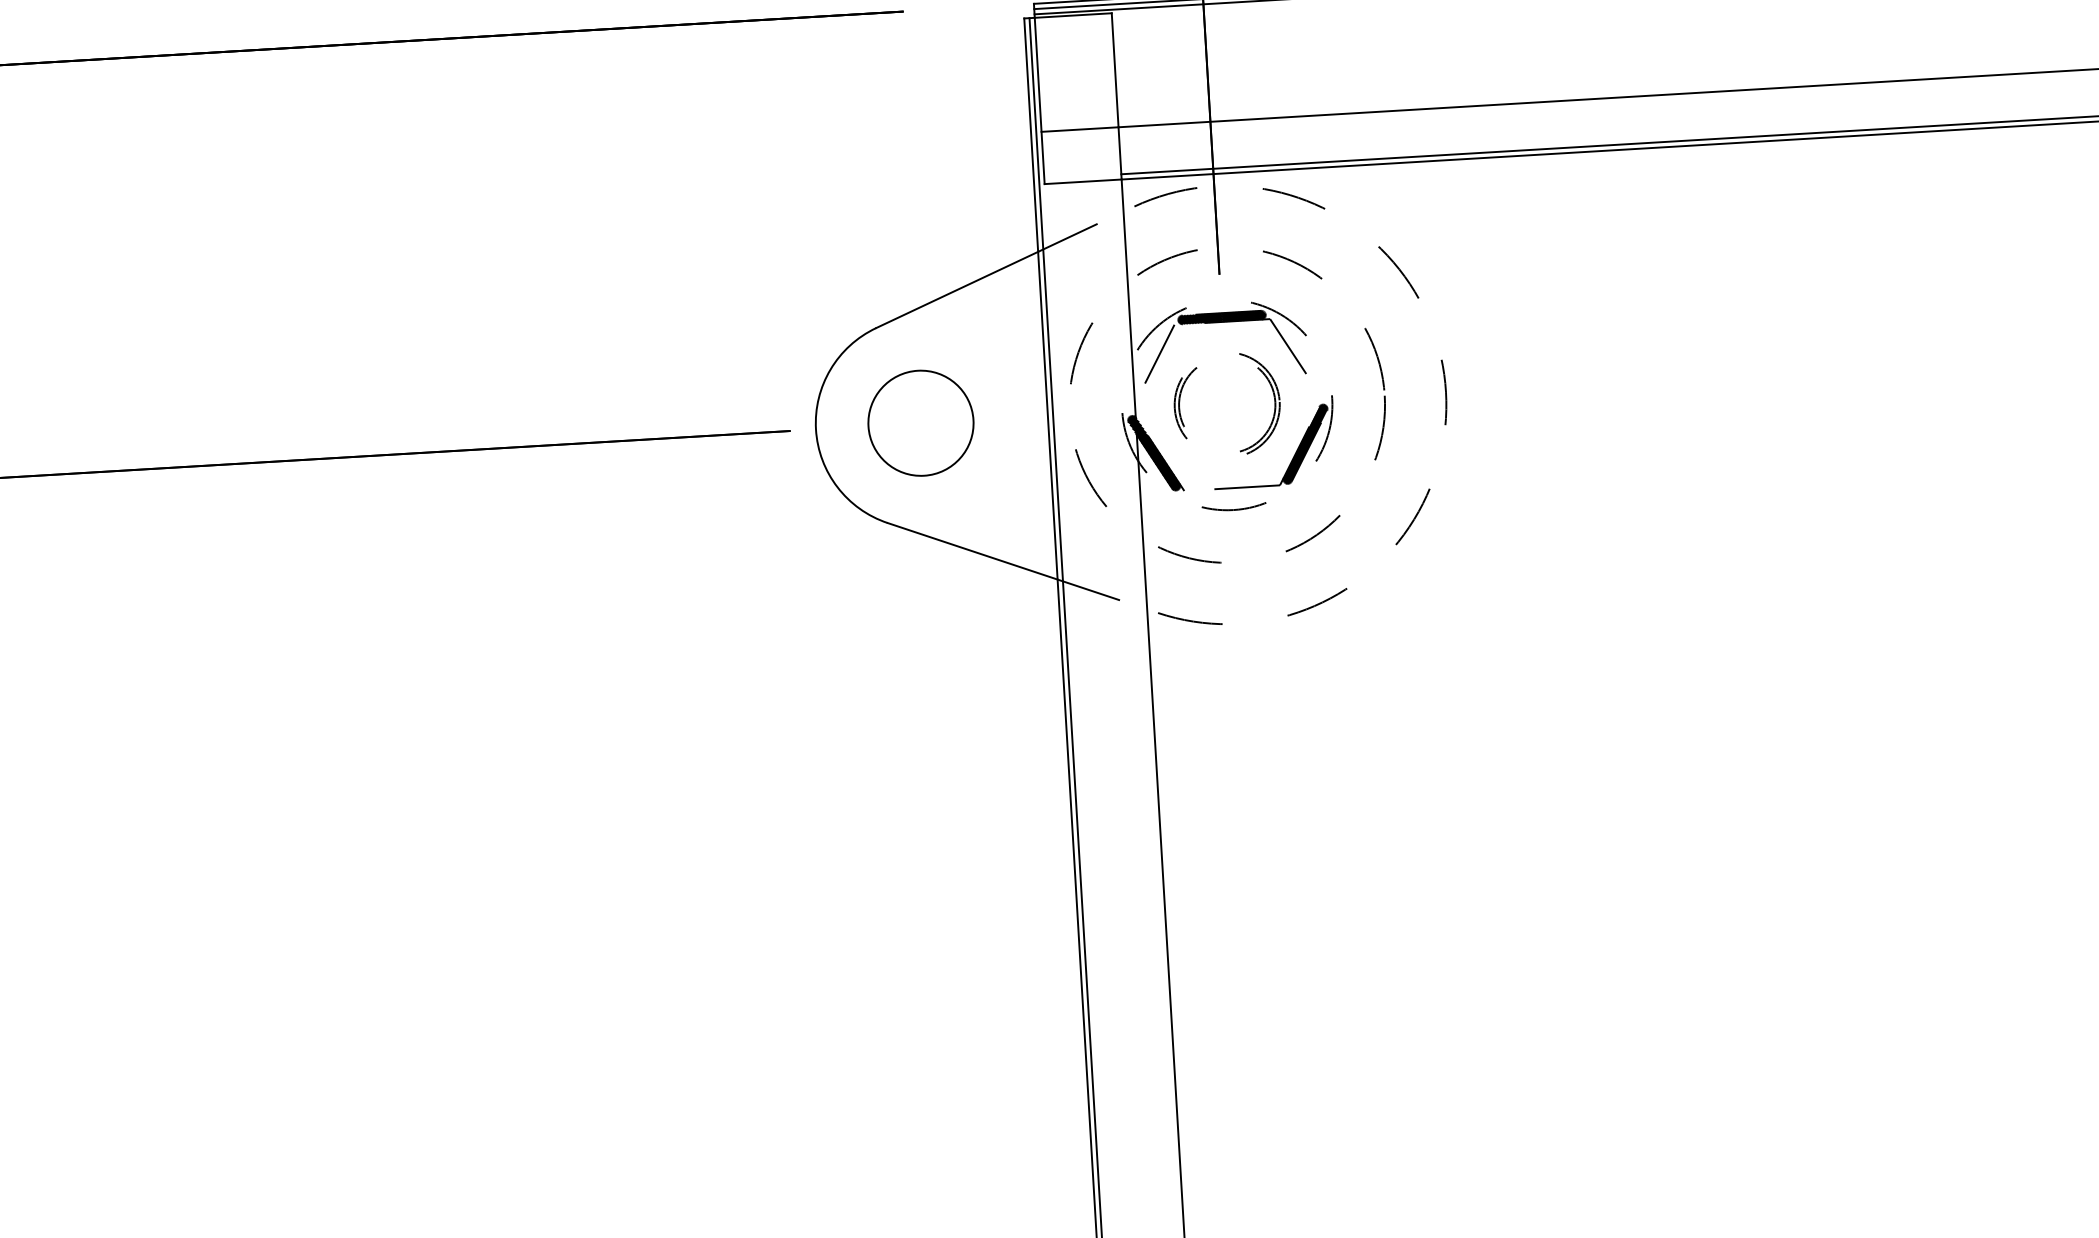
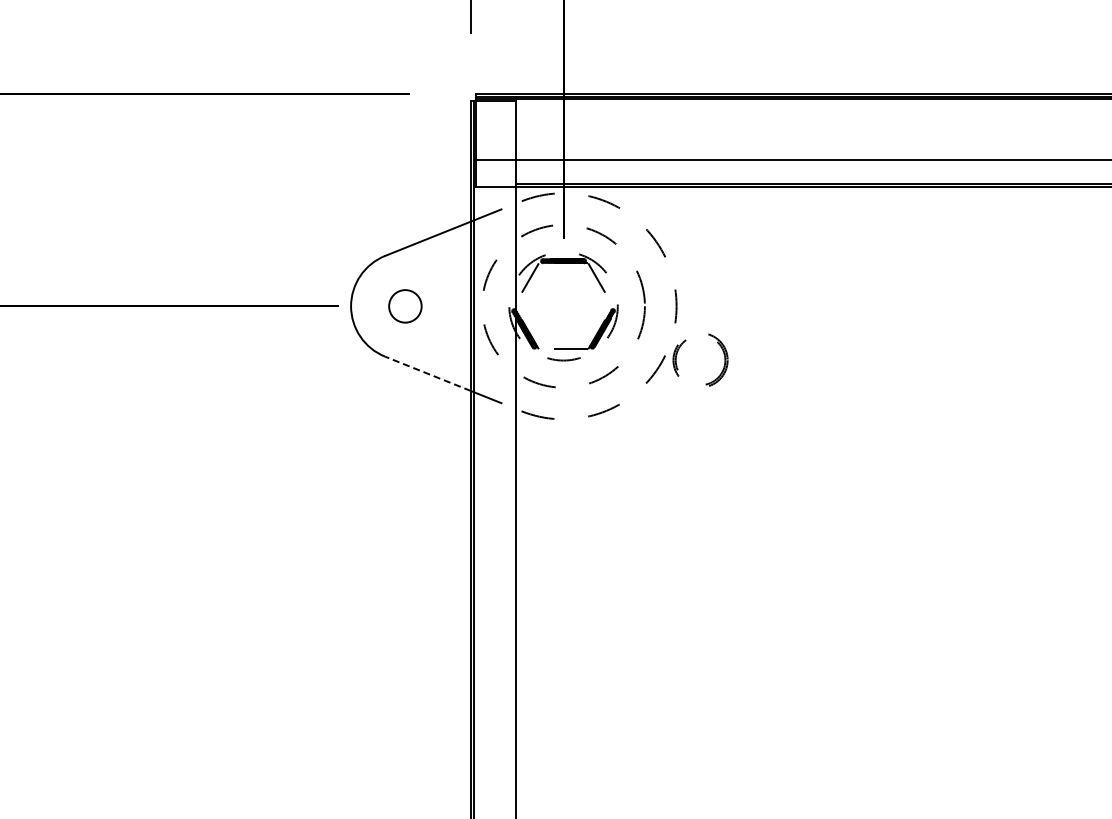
part: (1188, 380) -> (681, 346), moved
circle: (921, 423) -> (405, 306), size x0.6
line: (971, 550) -> (427, 373), solid -> dashed

